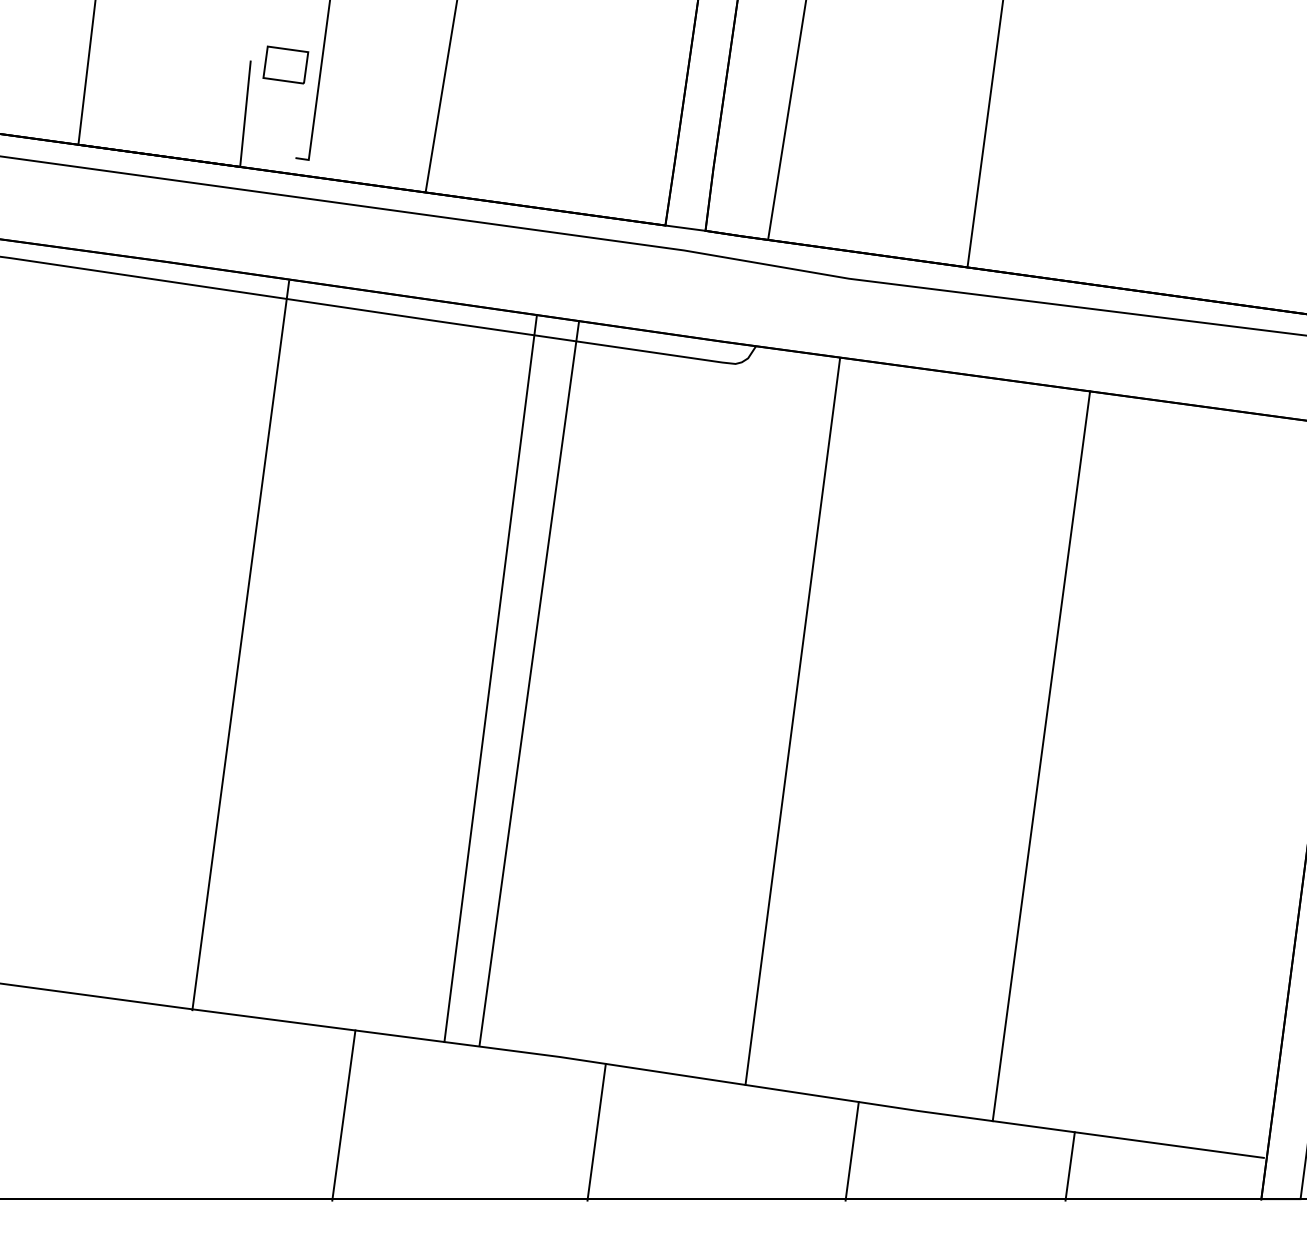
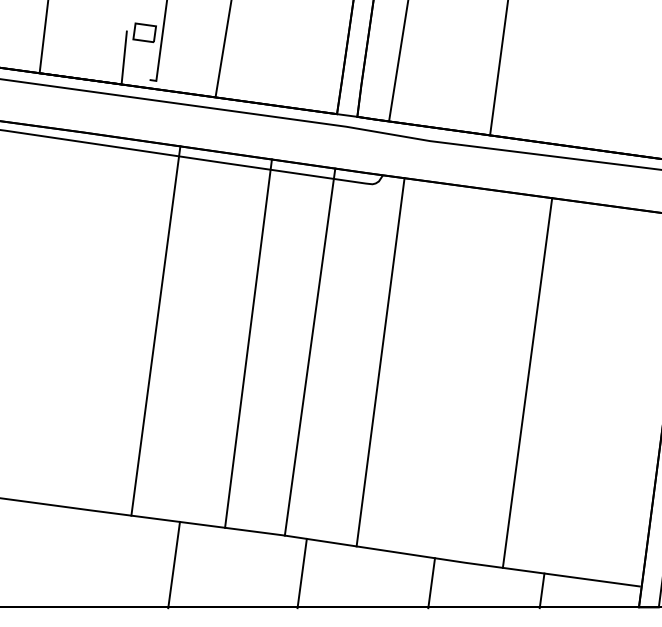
line: (239, 644) -> (155, 330), moved
line: (528, 682) -> (309, 351), moved
line: (792, 721) -> (380, 362), moved

